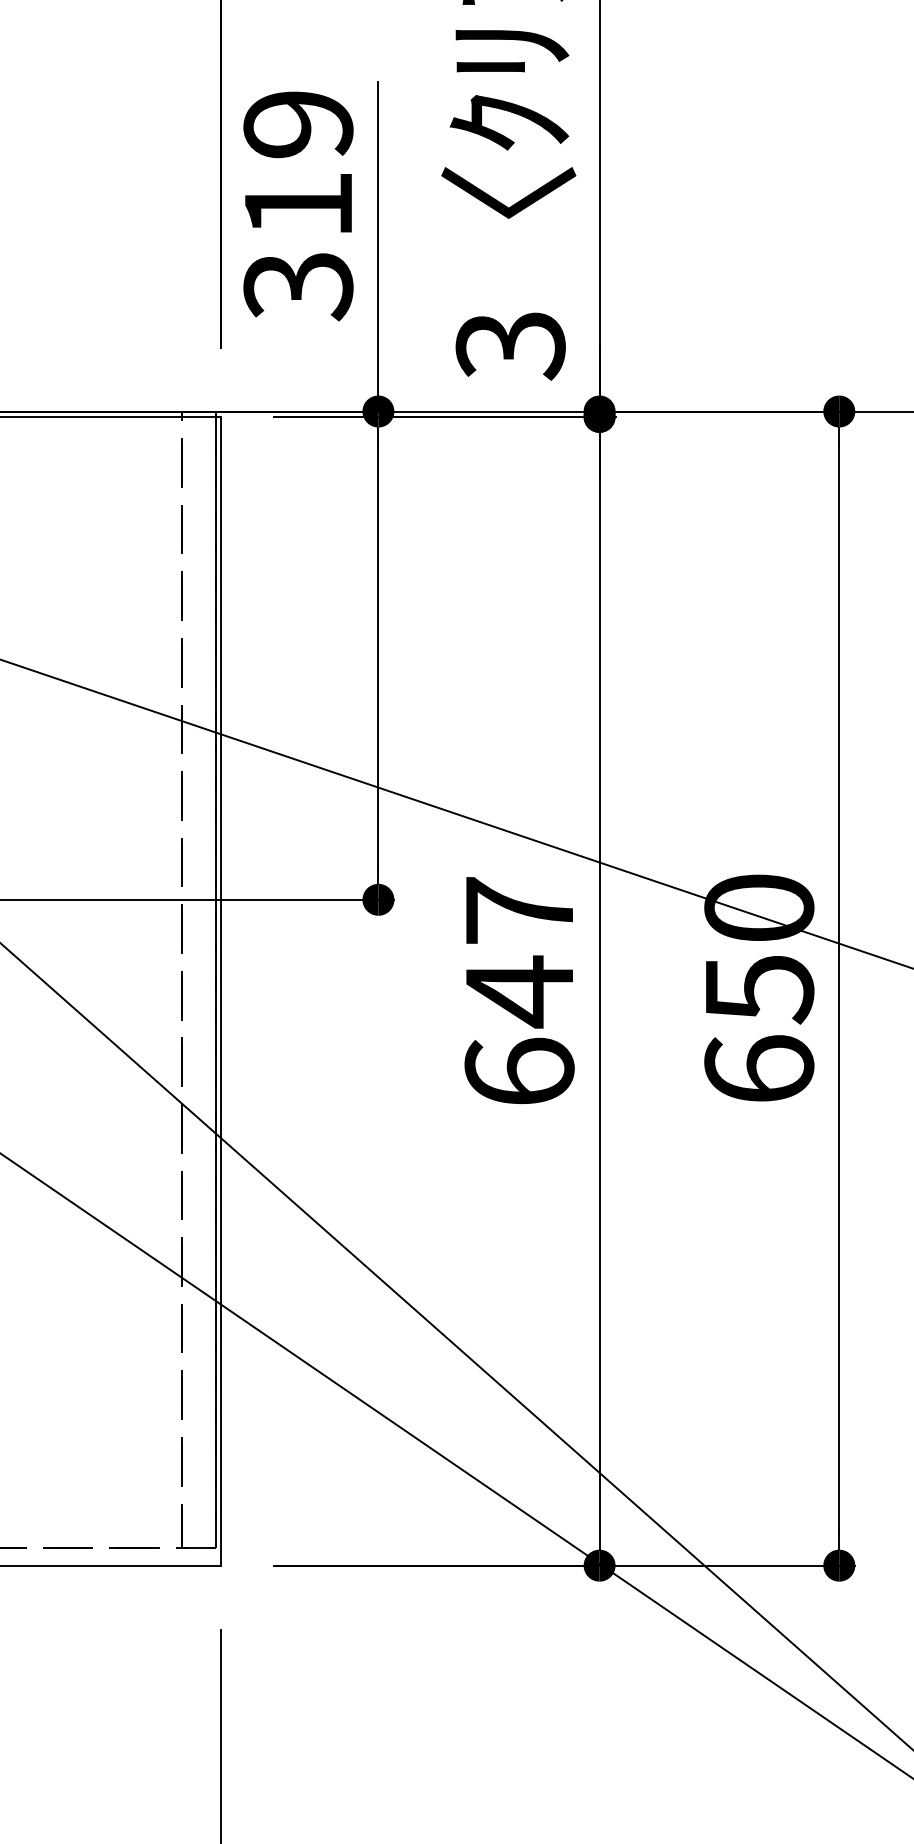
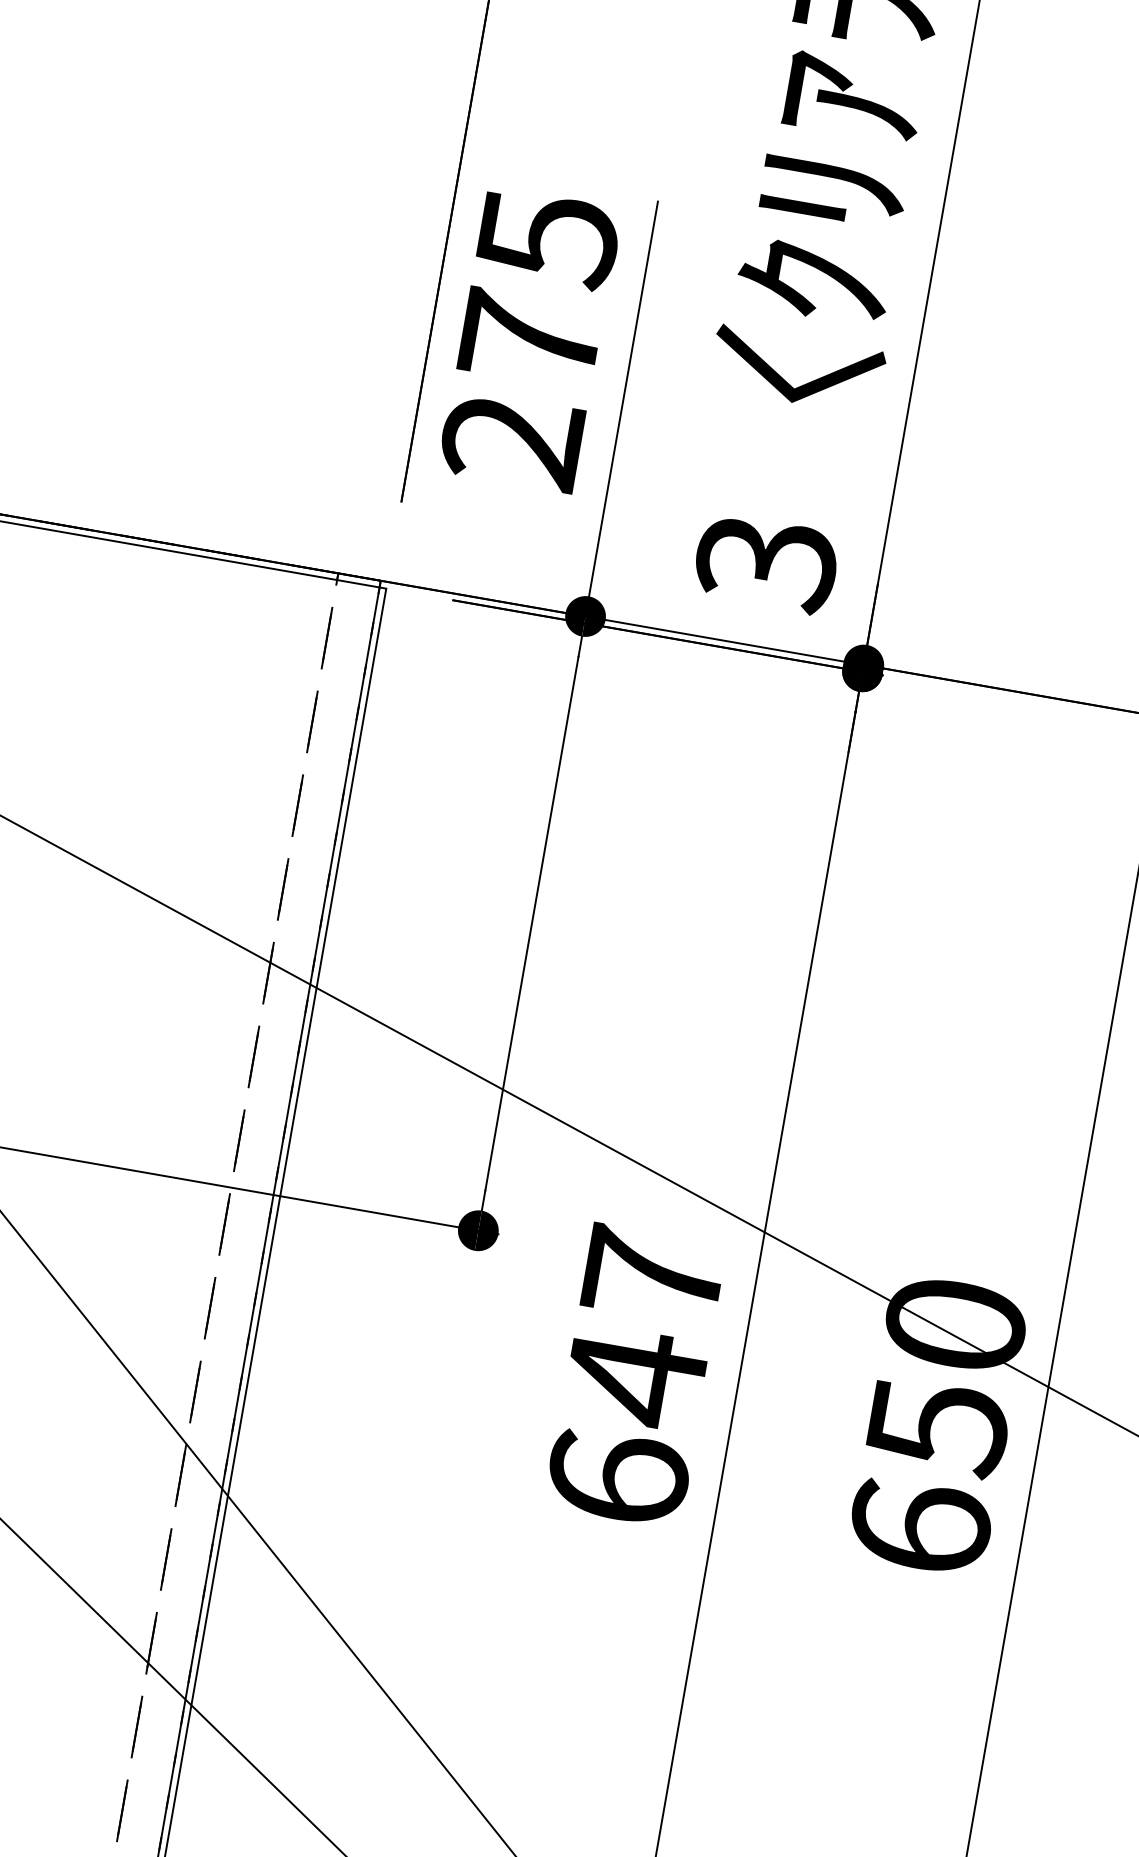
text: (298, 206) -> (530, 341), 319 -> 275

